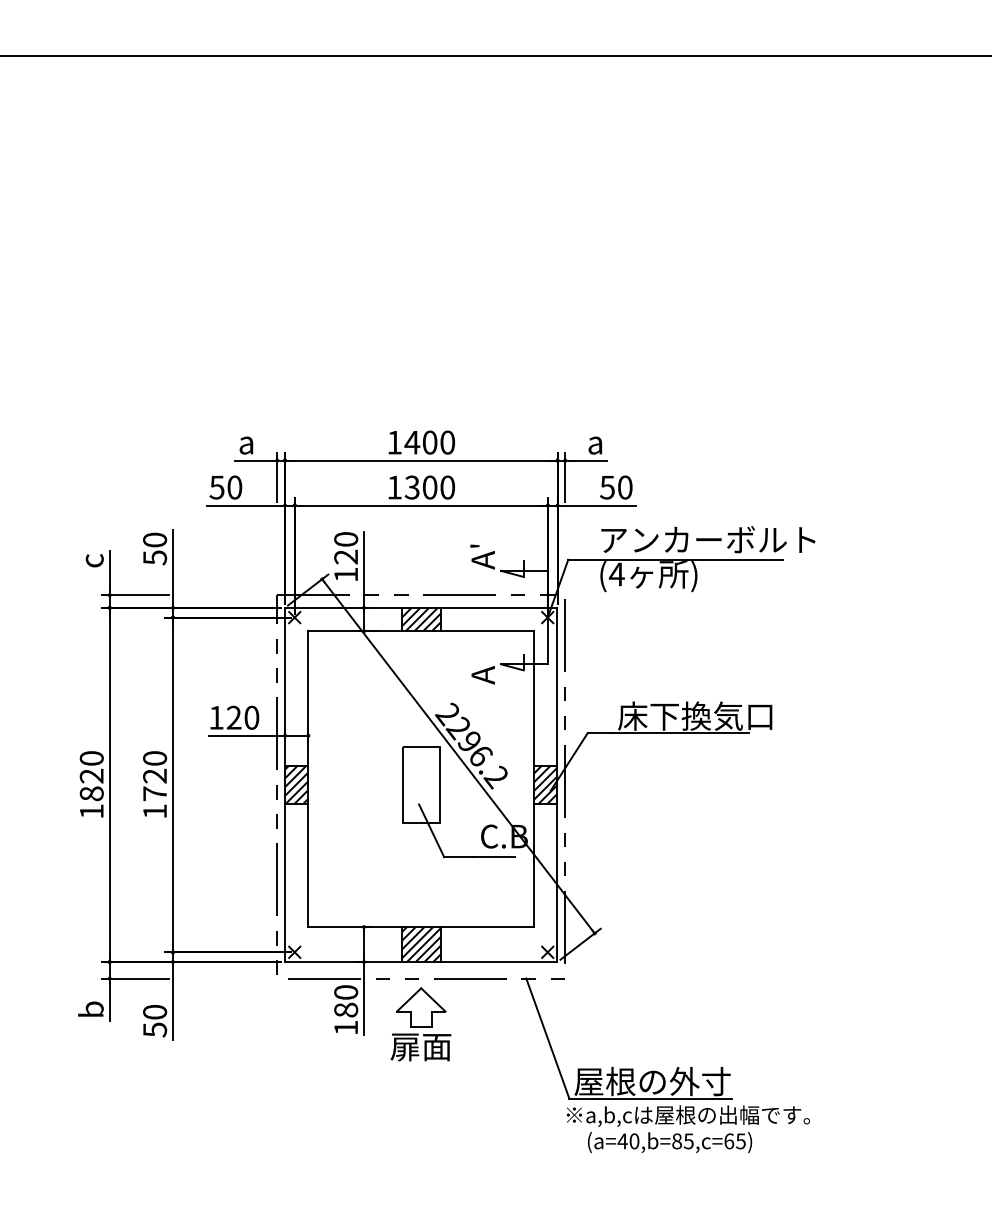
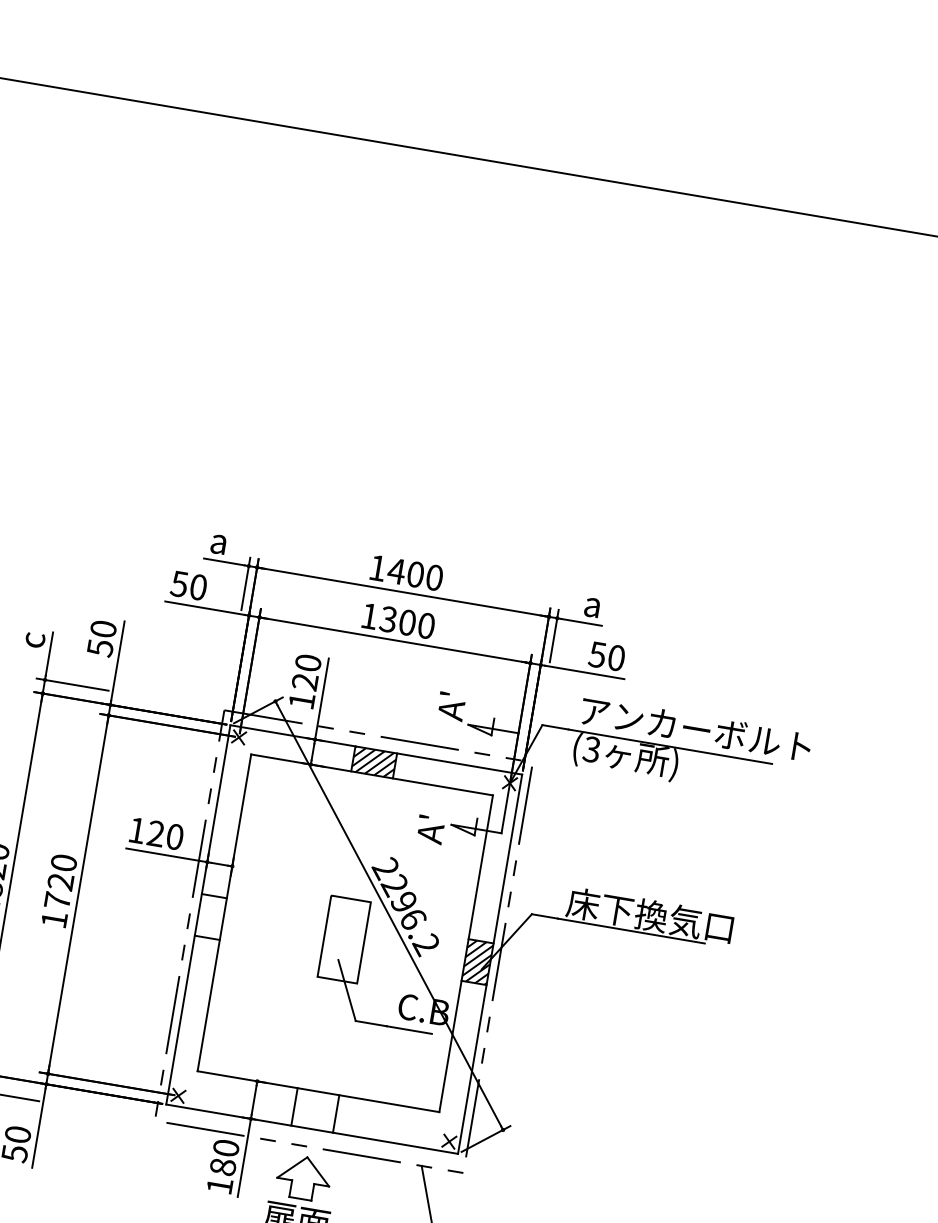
text: (616, 574) -> (591, 749), (4 -> (3
text: (474, 660) -> (423, 815), A -> A'
hatch: (296, 784) -> (210, 916), removed
hatch: (420, 944) -> (314, 1110), removed

